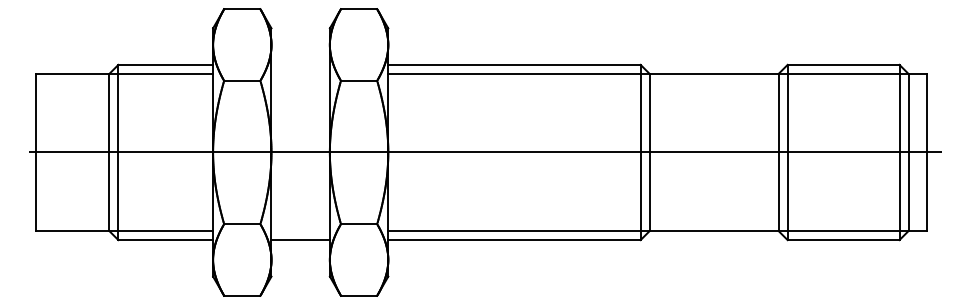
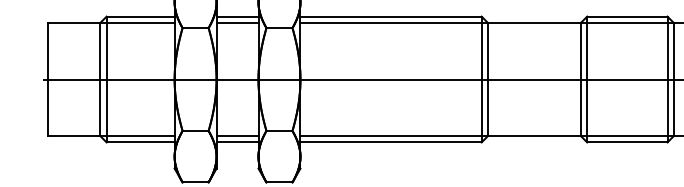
line: (300, 64) -> (237, 16), added
line: (300, 73) -> (237, 22), added
line: (300, 231) -> (237, 136), added

